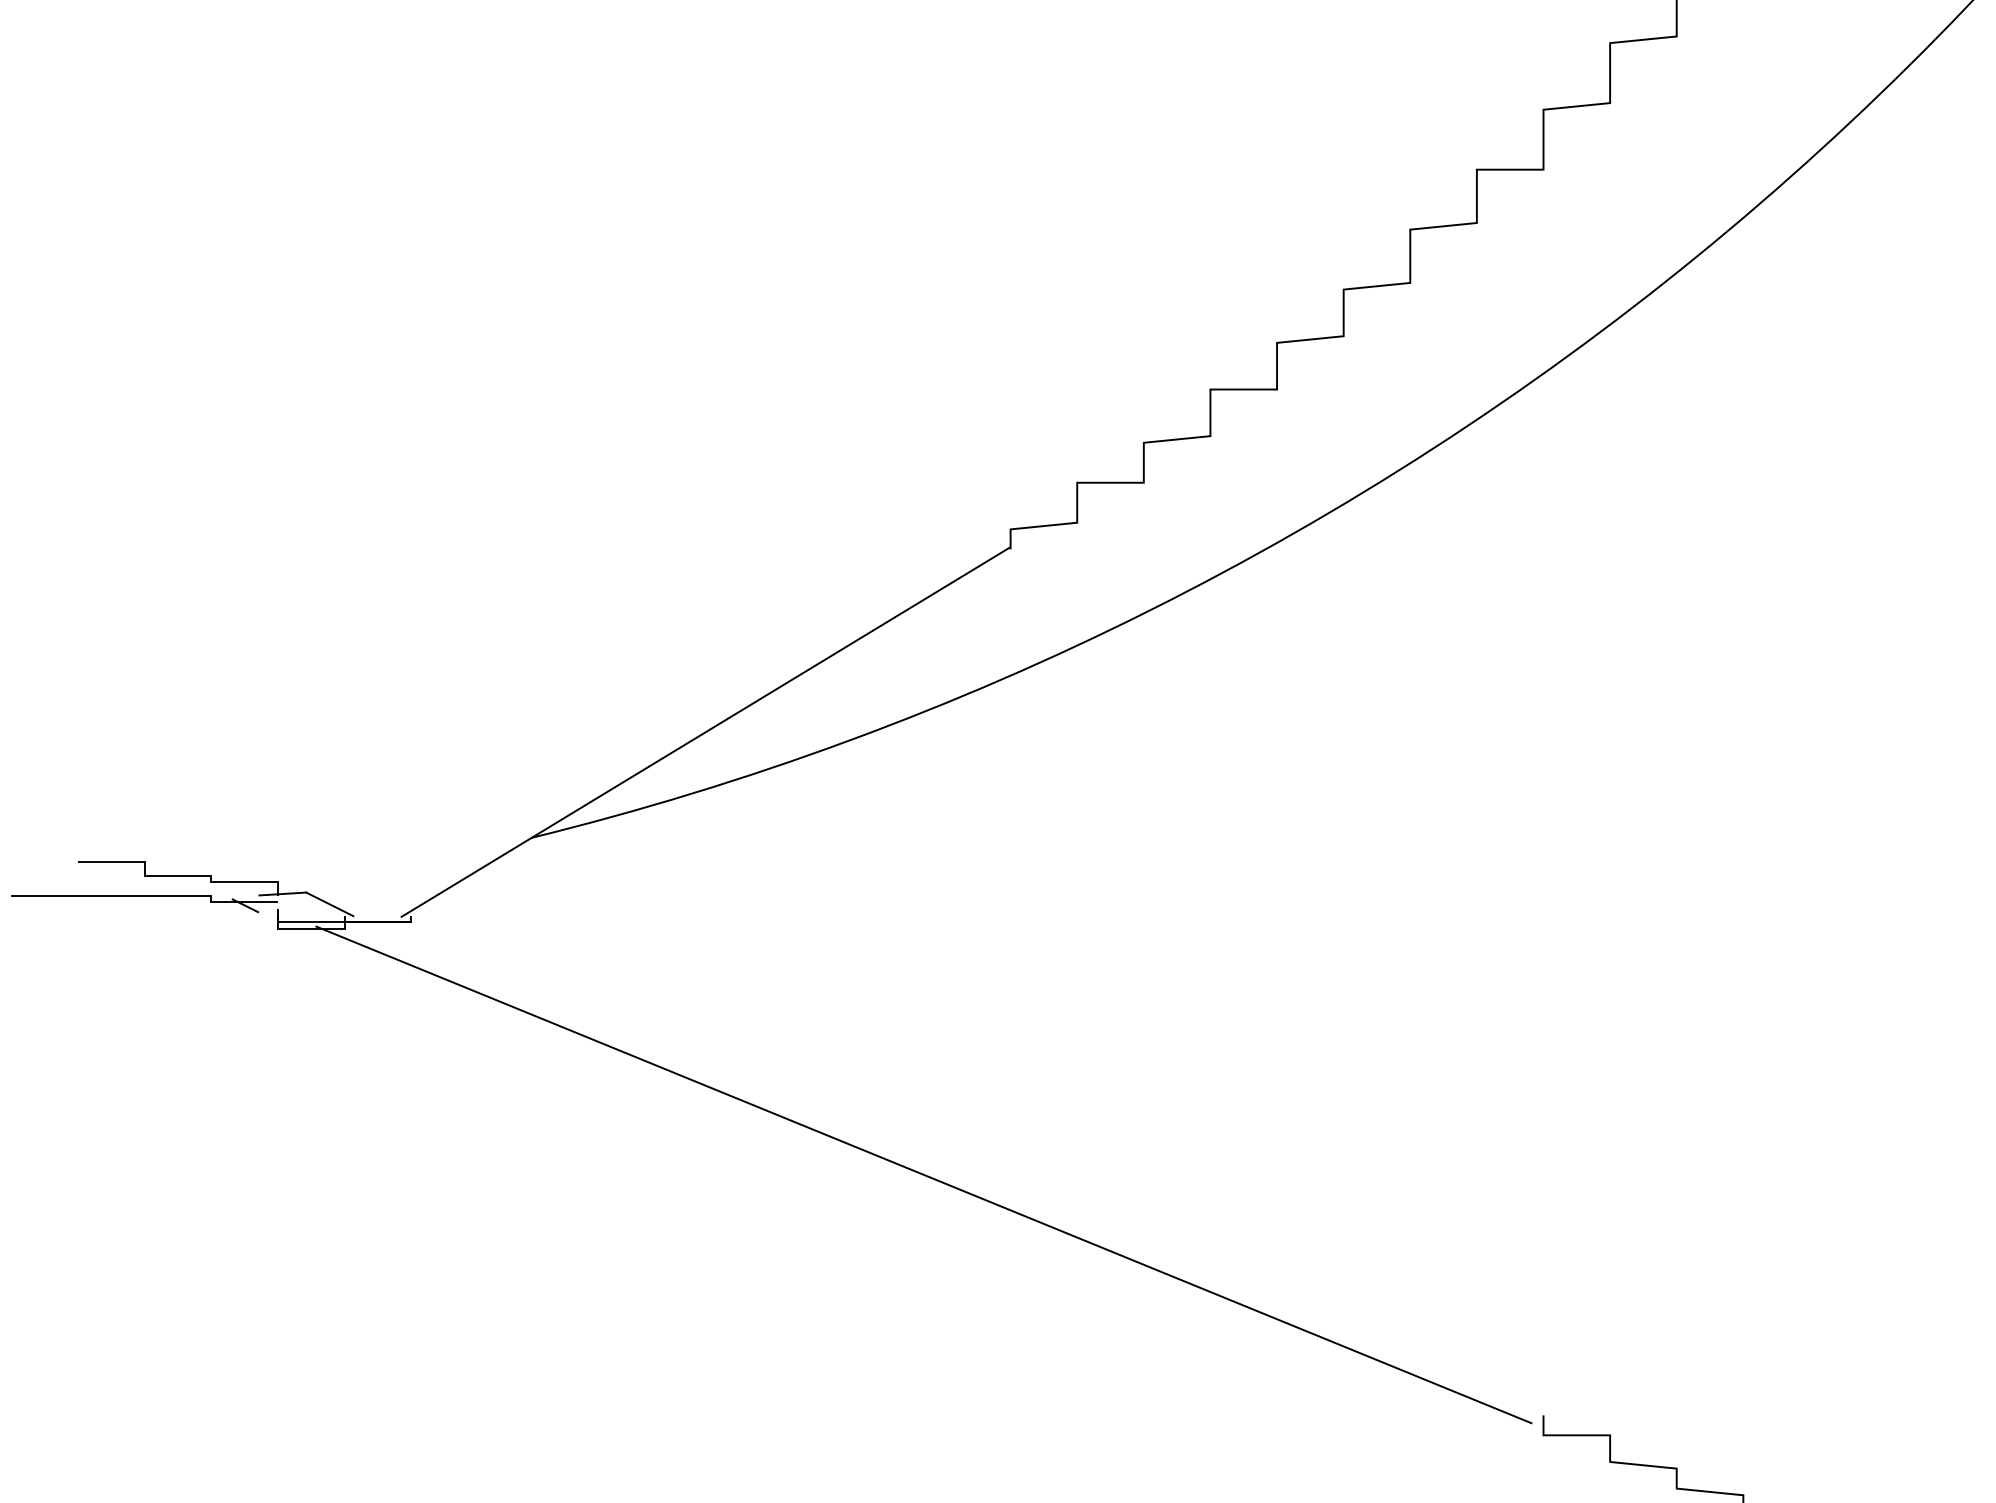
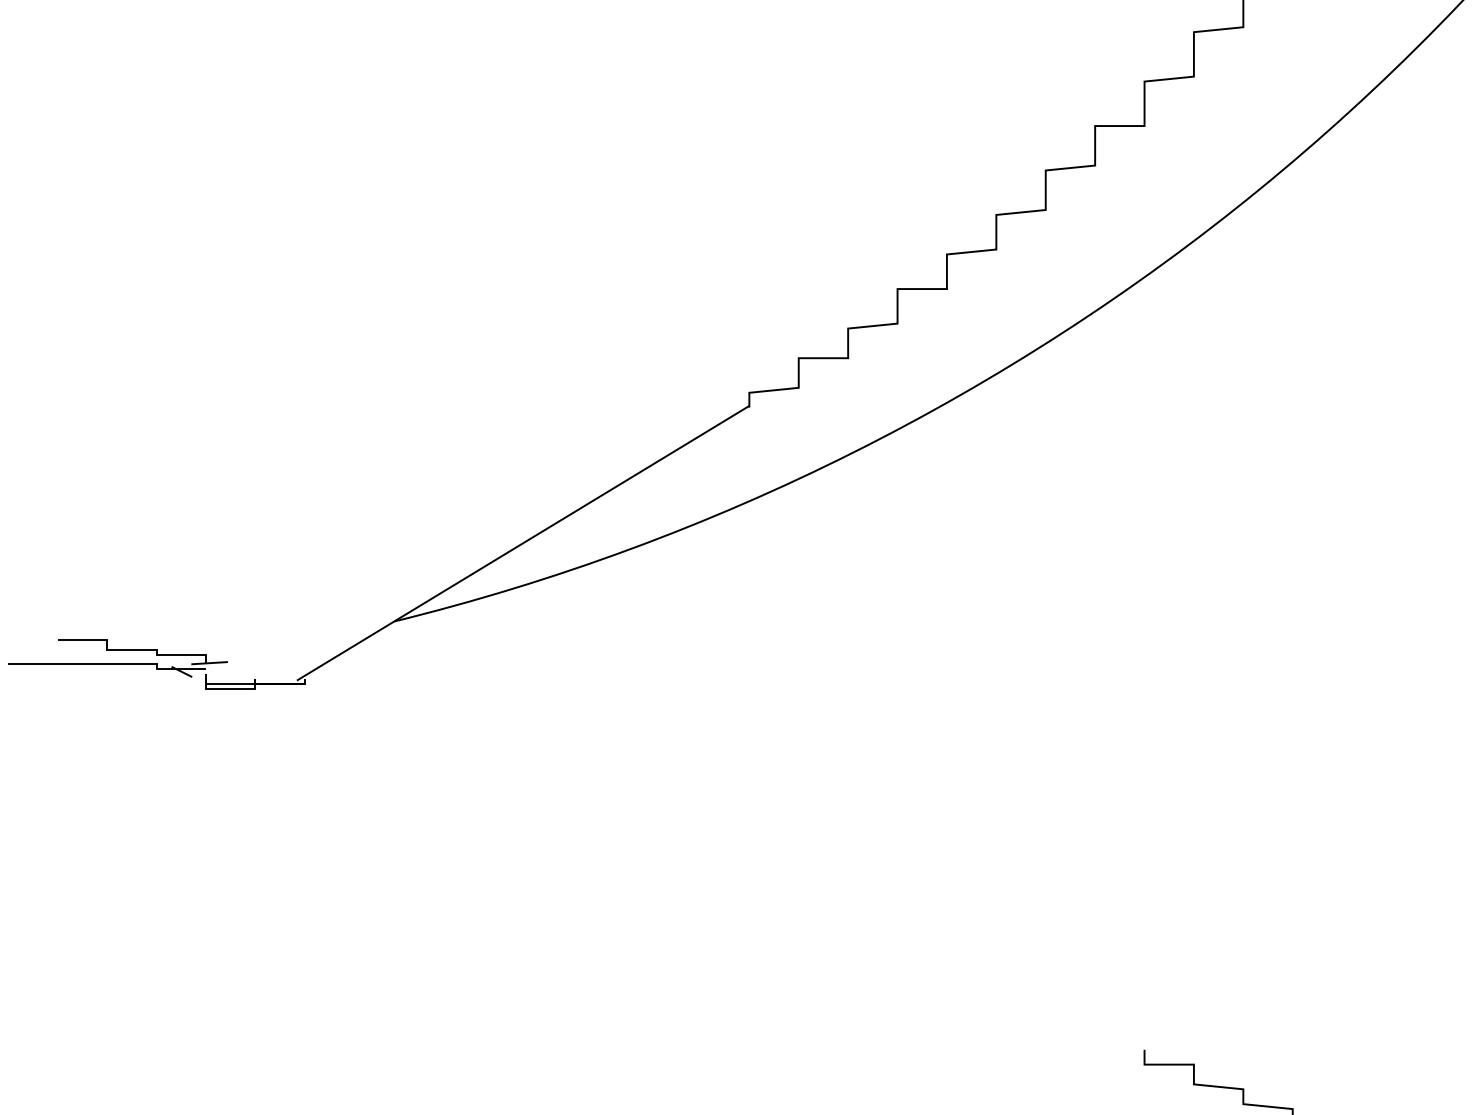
line: (329, 904) -> (244, 670), removed
line: (923, 1174) -> (684, 871), removed

